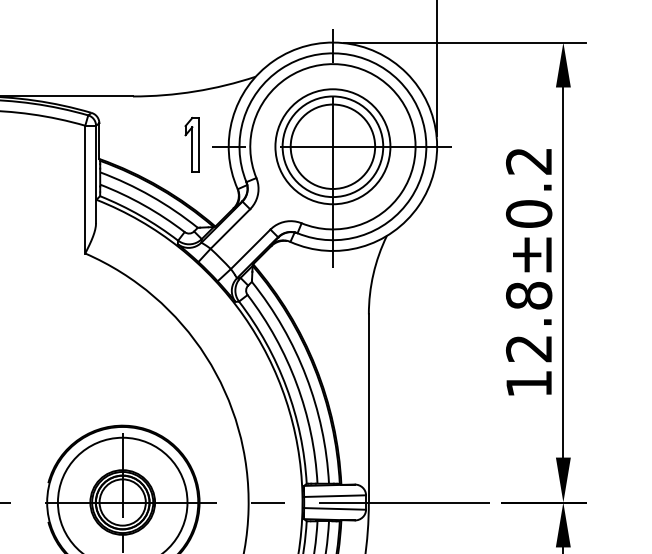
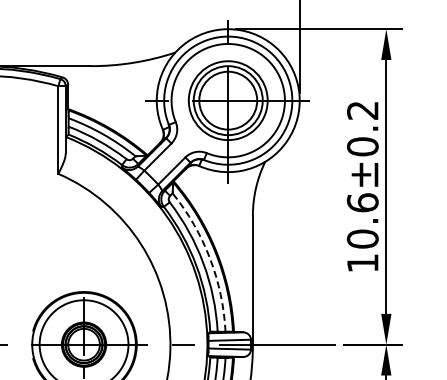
part: (191, 143) -> (131, 98), removed
text: (528, 321) -> (362, 220), 12.8±0.2 -> 10.6±0.2
arc: (305, 376) -> (209, 258), solid -> dashed

